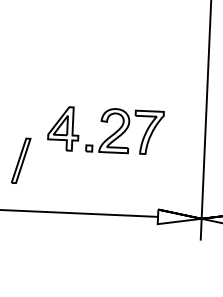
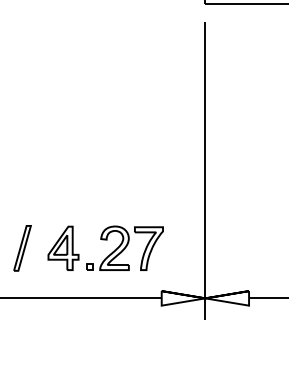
part: (105, 122) -> (105, 240), moved

